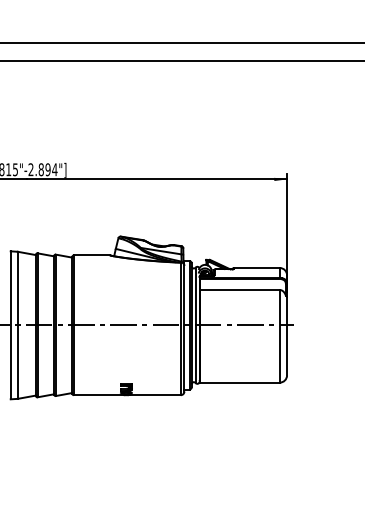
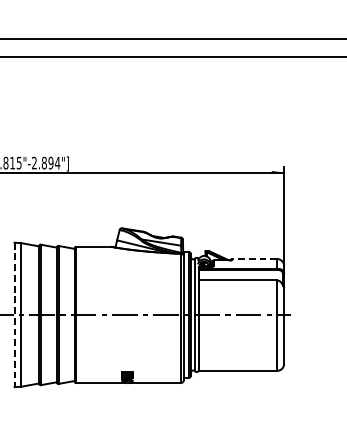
line: (256, 268) -> (254, 259), solid -> dashed
line: (10, 325) -> (14, 315), solid -> dashed

